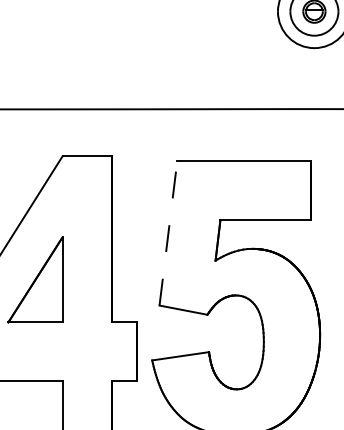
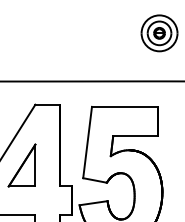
line: (168, 233) -> (87, 142), dashed -> solid

